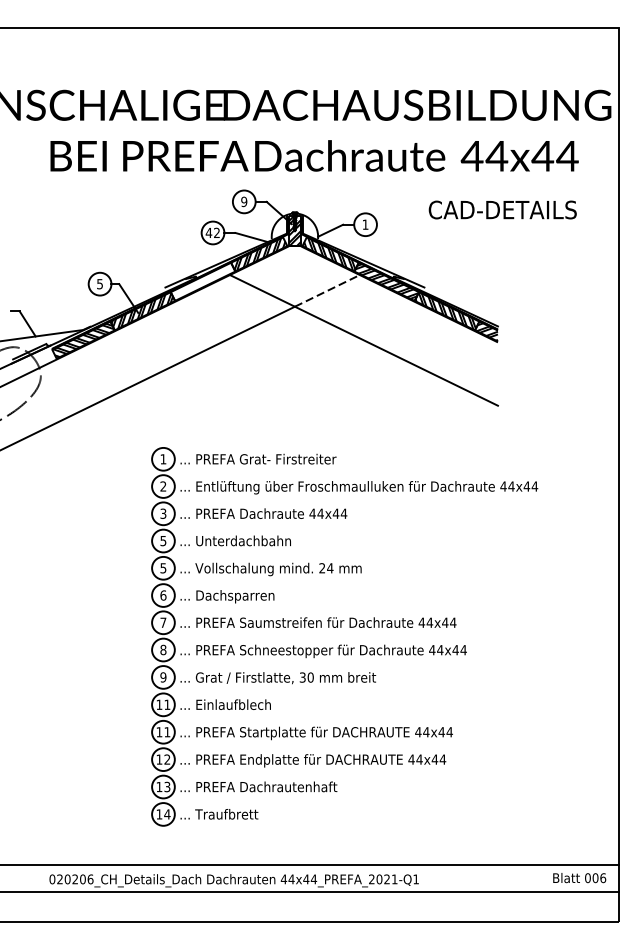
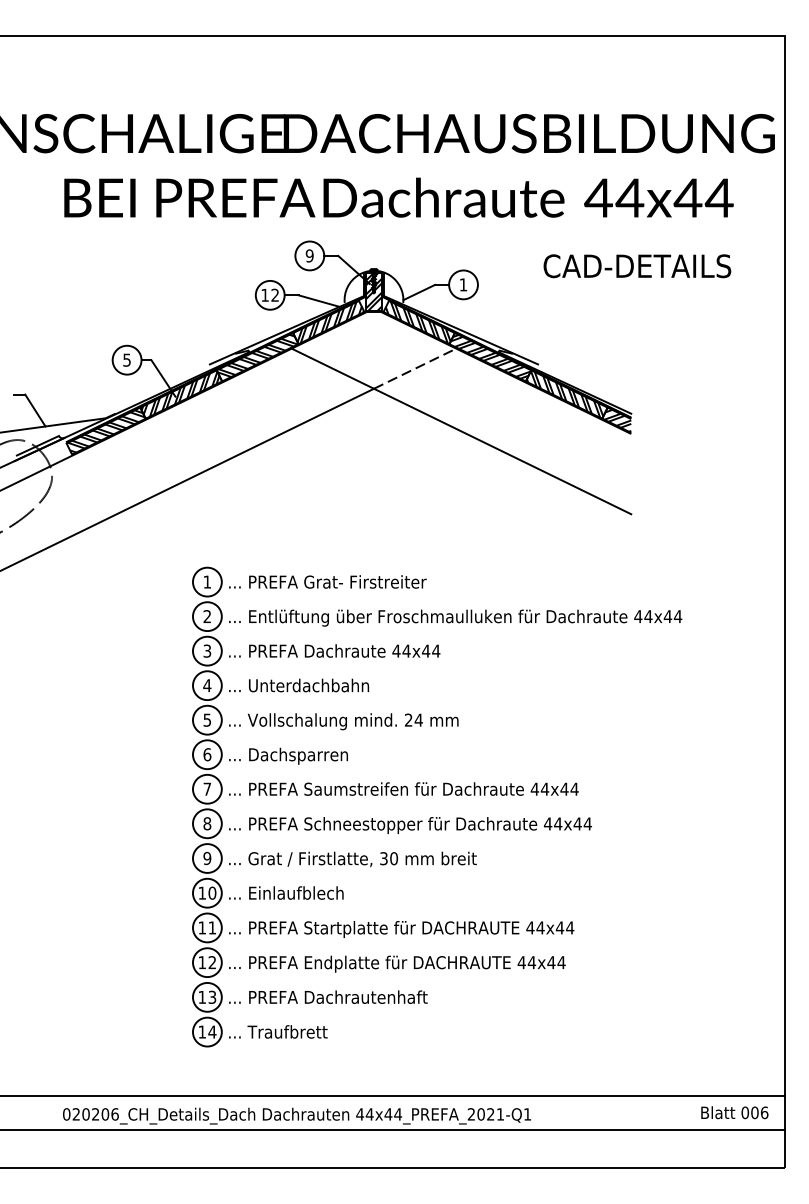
text: (209, 233) -> (265, 295), 42 -> 12
hatch: (202, 282) -> (257, 357), added
text: (163, 540) -> (207, 685), 5 -> 4
text: (167, 704) -> (212, 892), 11 -> 10

